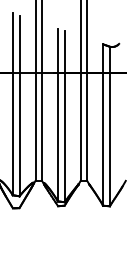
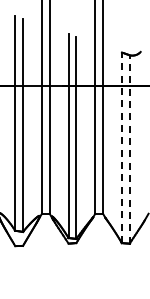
line: (102, 124) -> (121, 147), solid -> dashed
line: (109, 125) -> (129, 148), solid -> dashed

